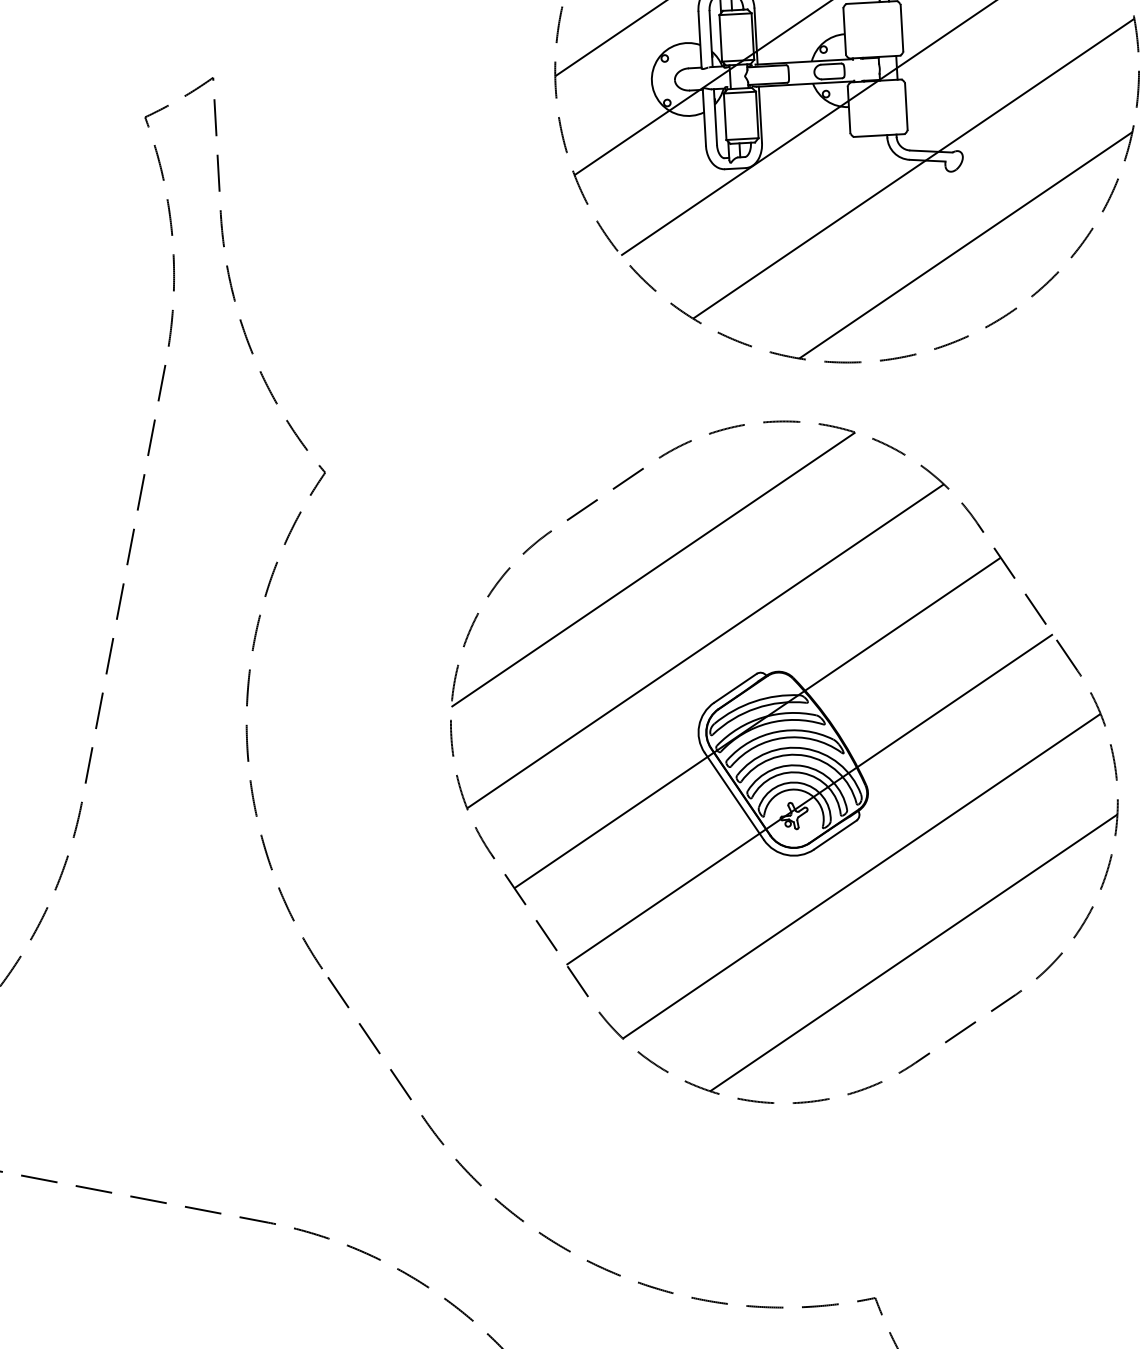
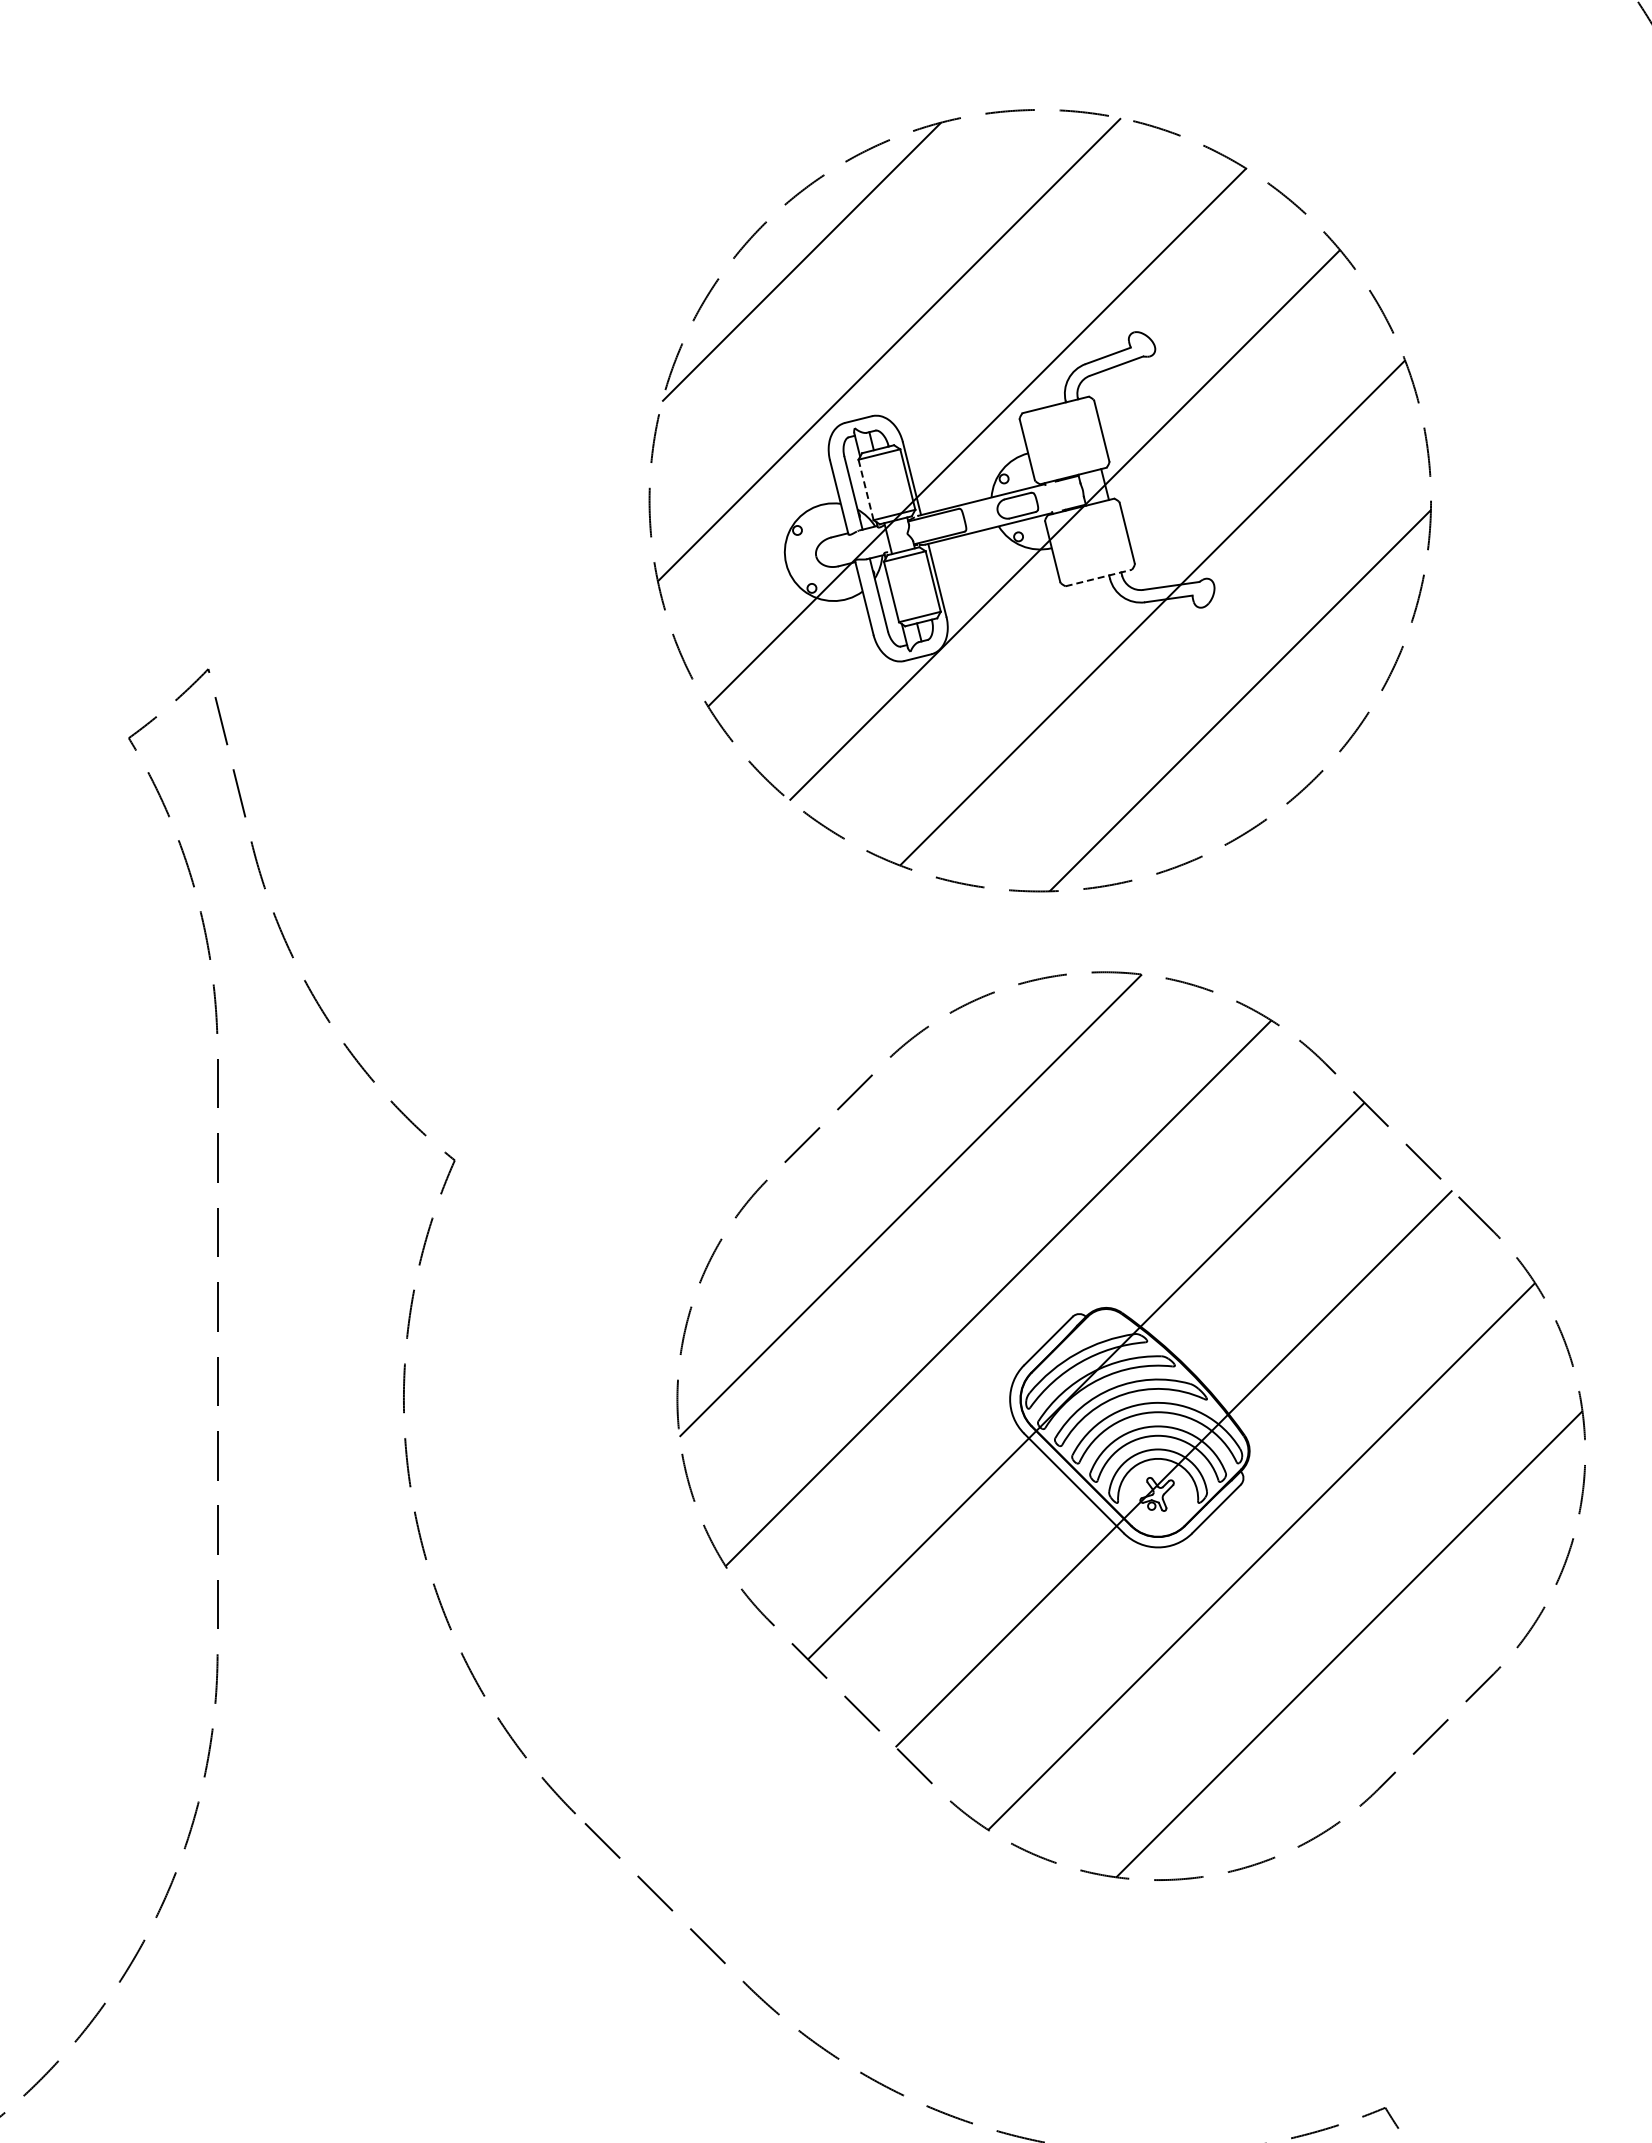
line: (720, 37) -> (865, 489), solid -> dashed
line: (879, 135) -> (1099, 577), solid -> dashed

